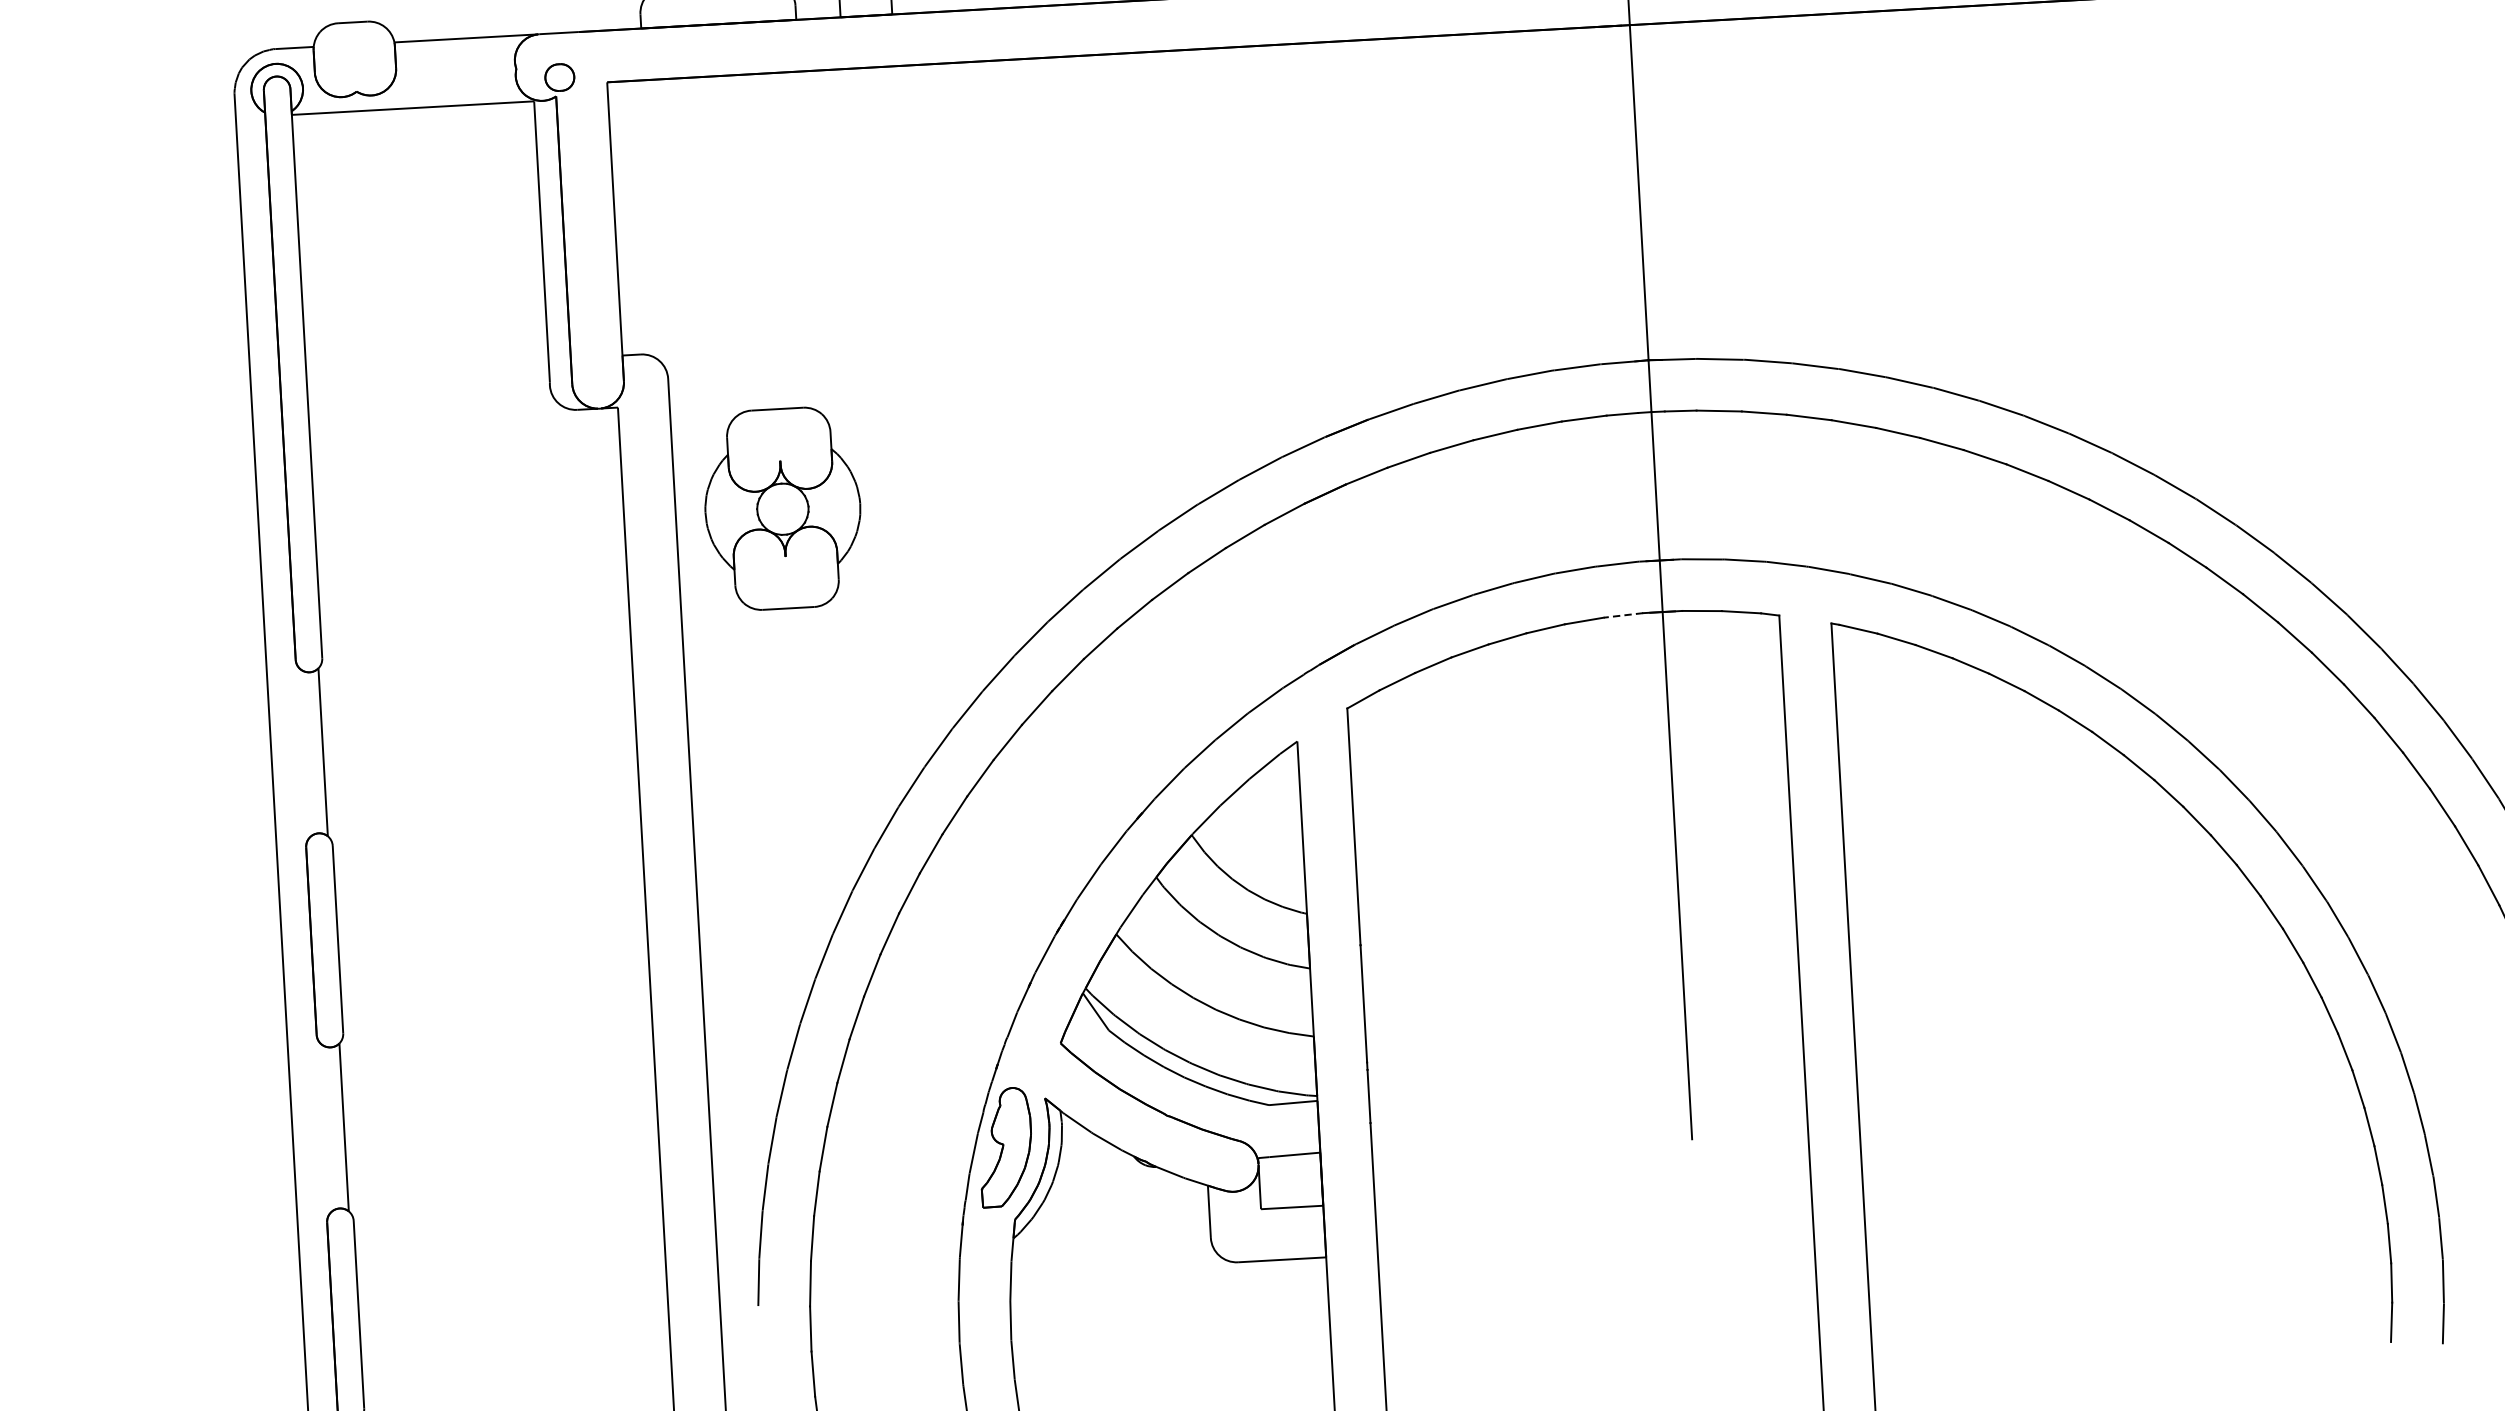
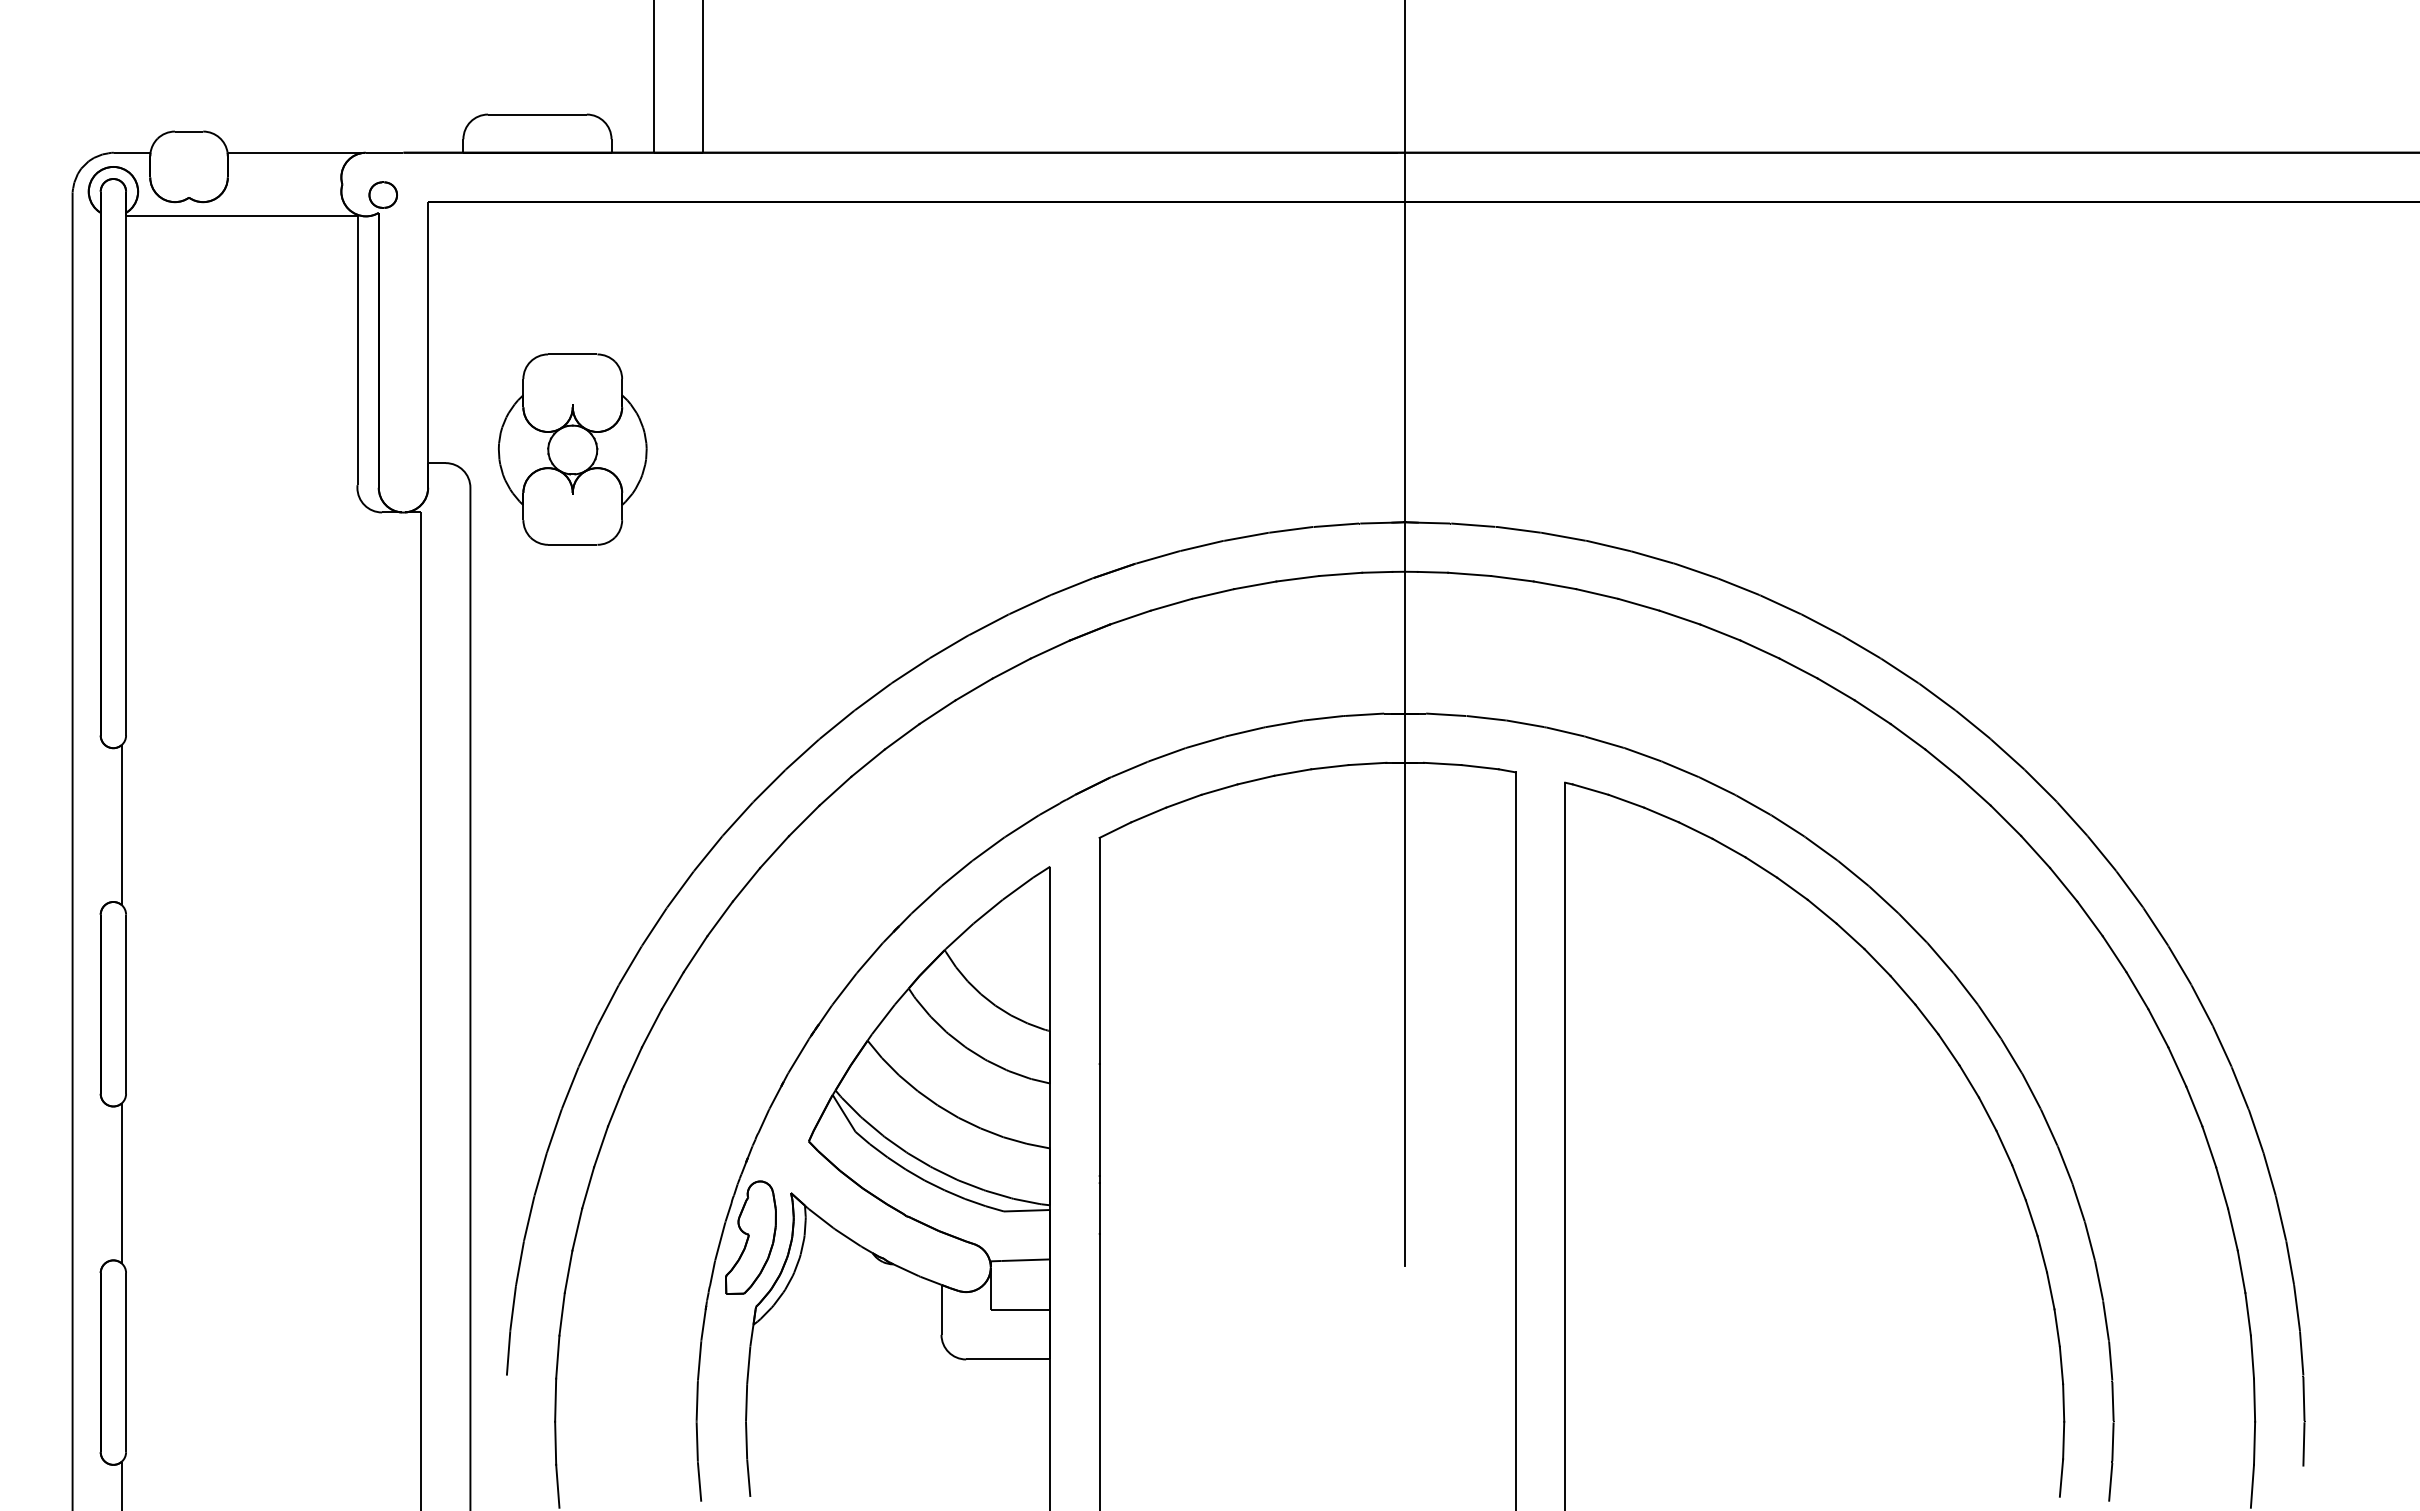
part: (782, 508) -> (572, 449), moved
line: (1623, 614) -> (1367, 763), dashed -> solid

